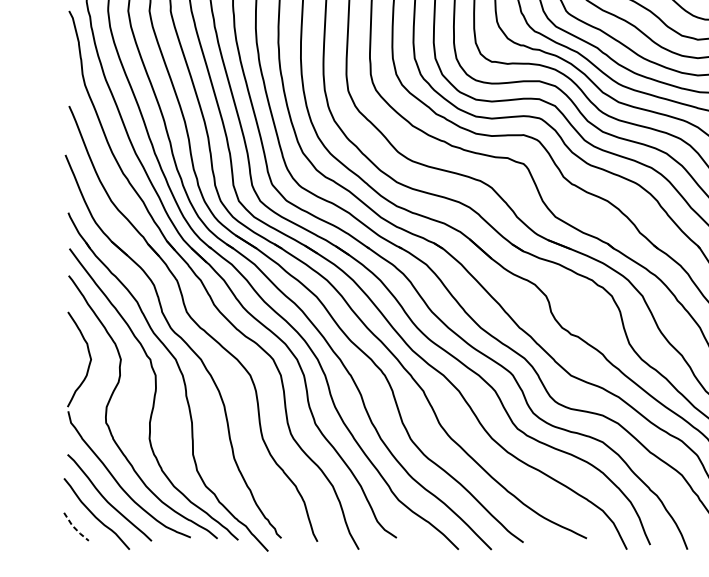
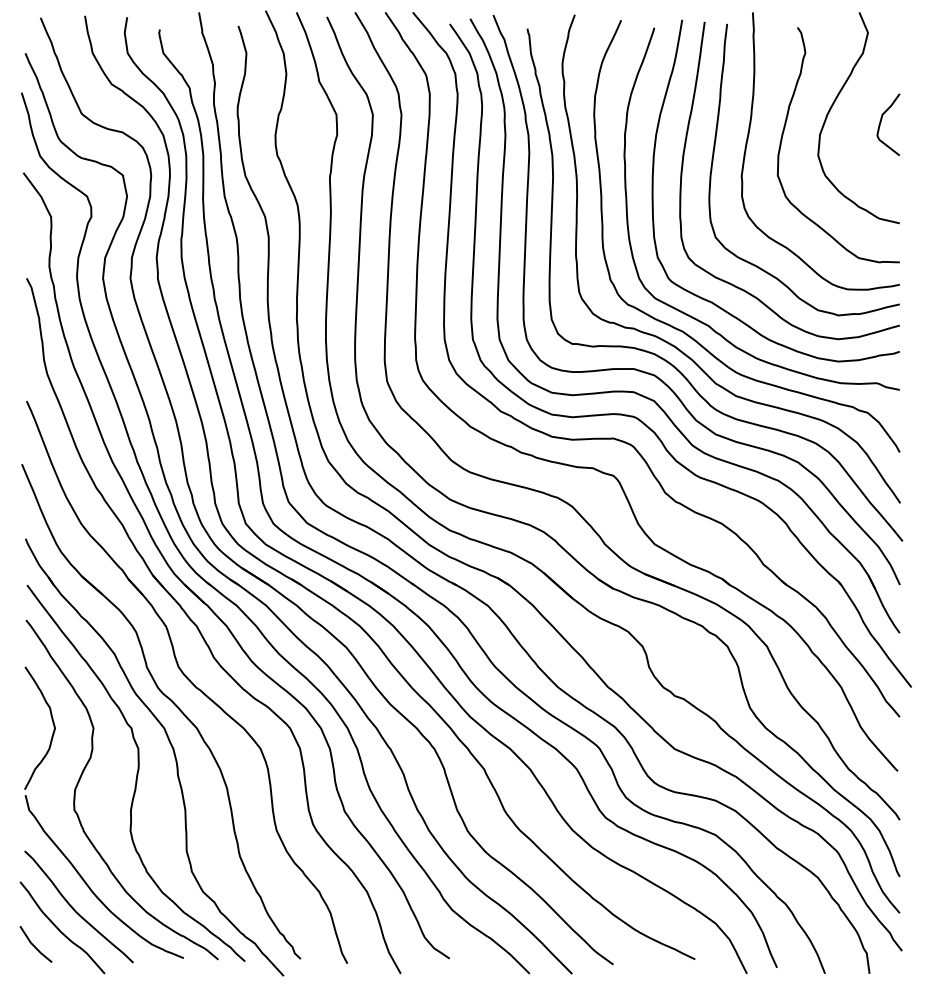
line: (75, 528) -> (34, 946), dashed -> solid

